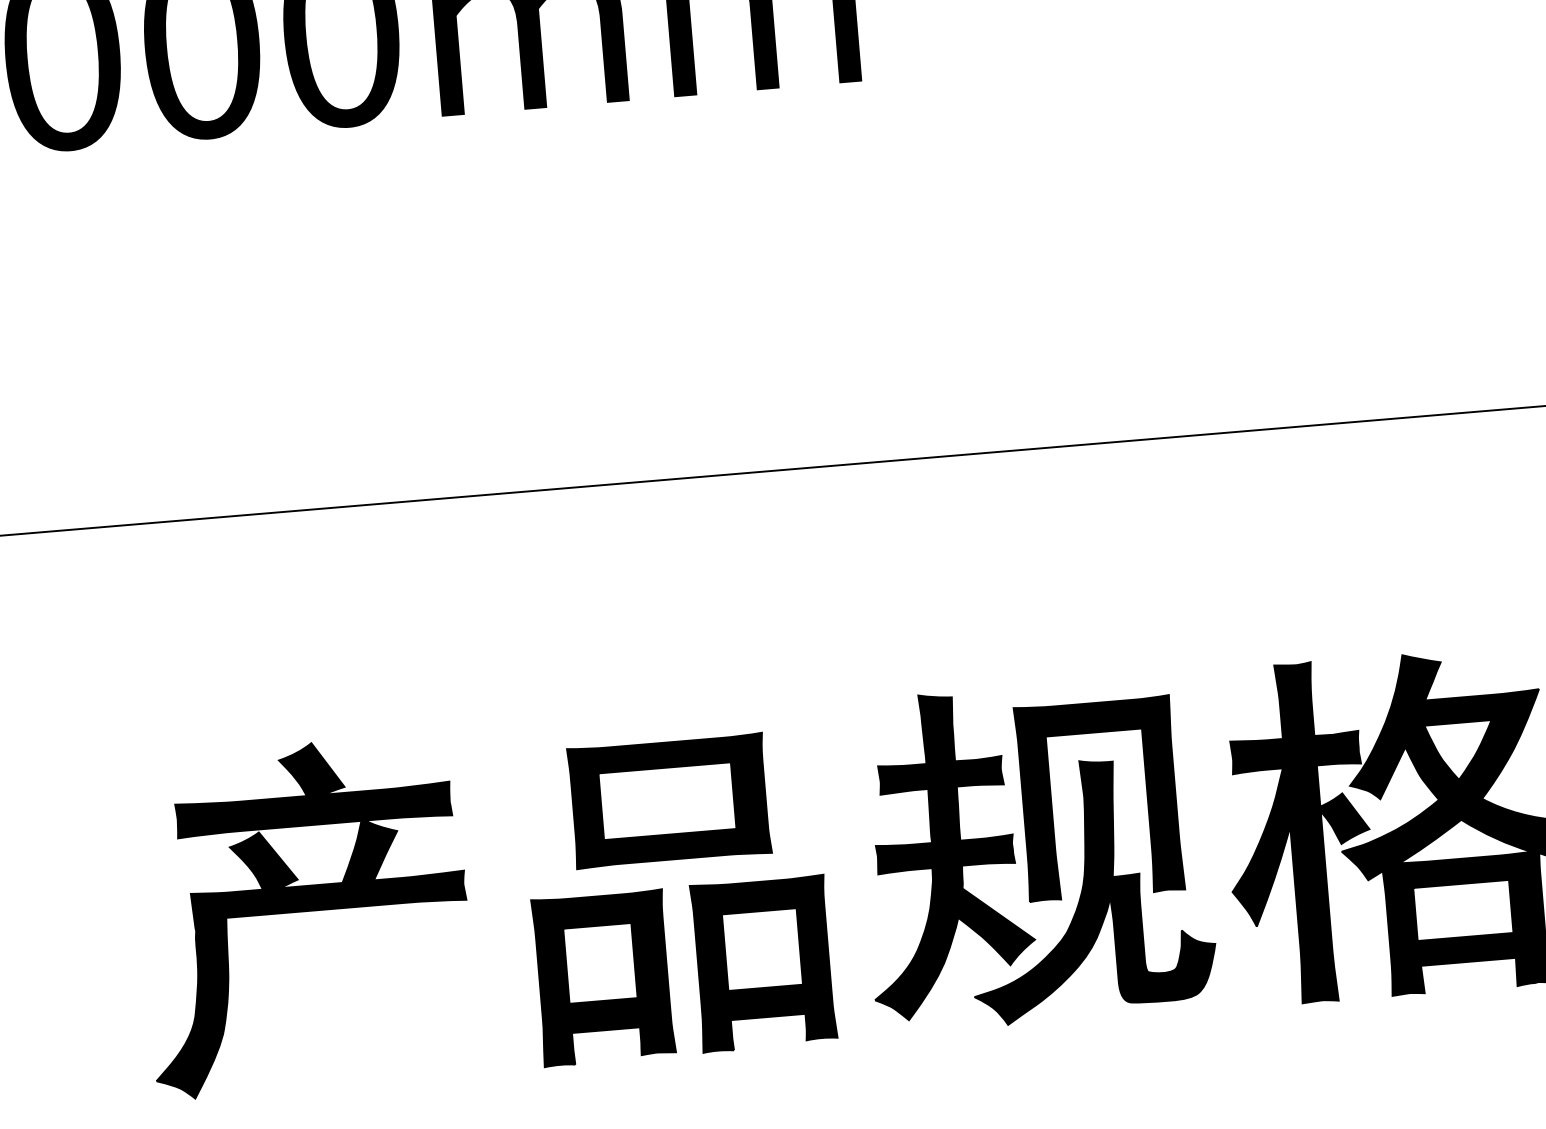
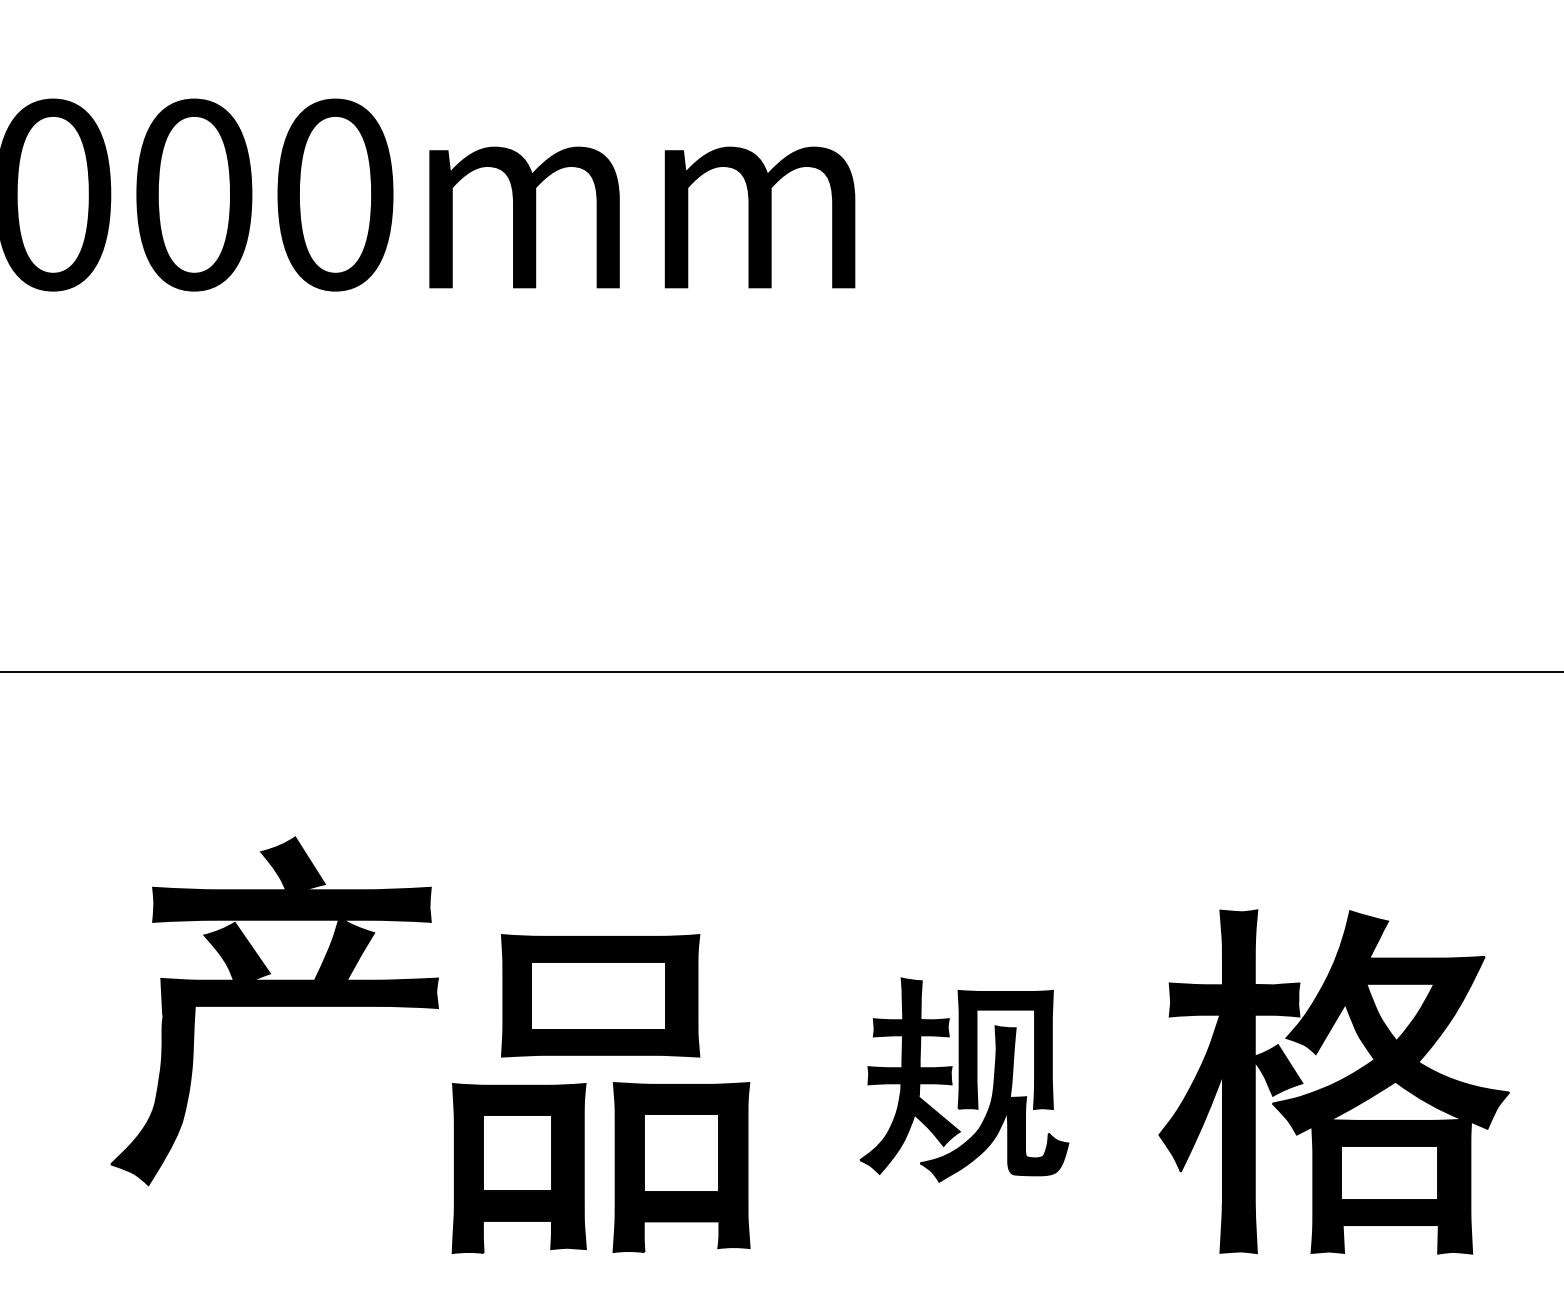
part: (1035, 853) -> (964, 1079), size x0.6
part: (305, 916) -> (274, 1011), moved

